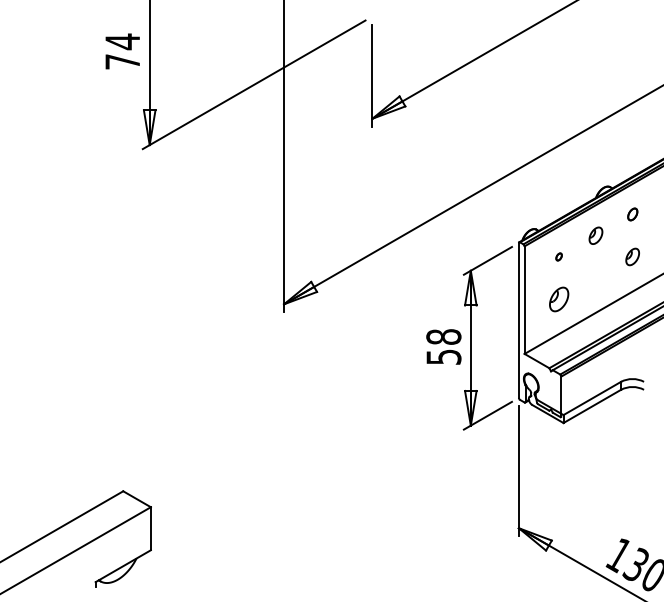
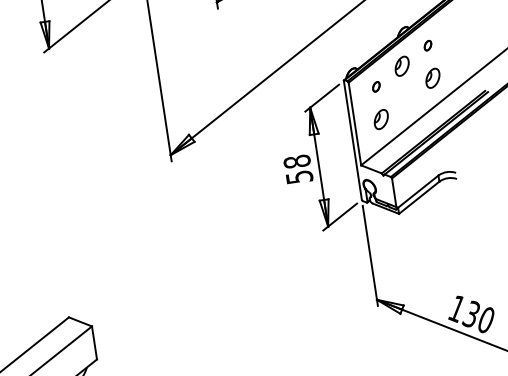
part: (595, 235) -> (401, 66), size x1.43
part: (558, 256) -> (375, 86), size x1.67
part: (632, 256) -> (432, 78), size x1.43

